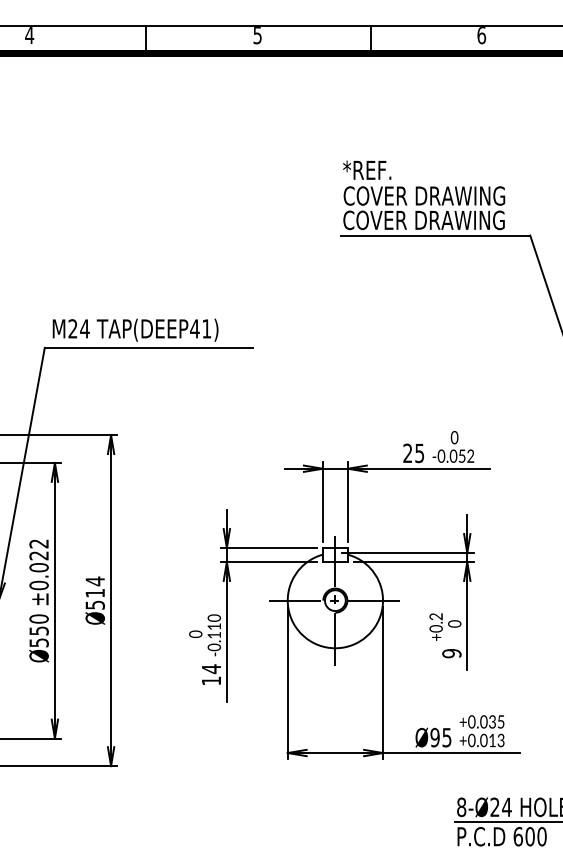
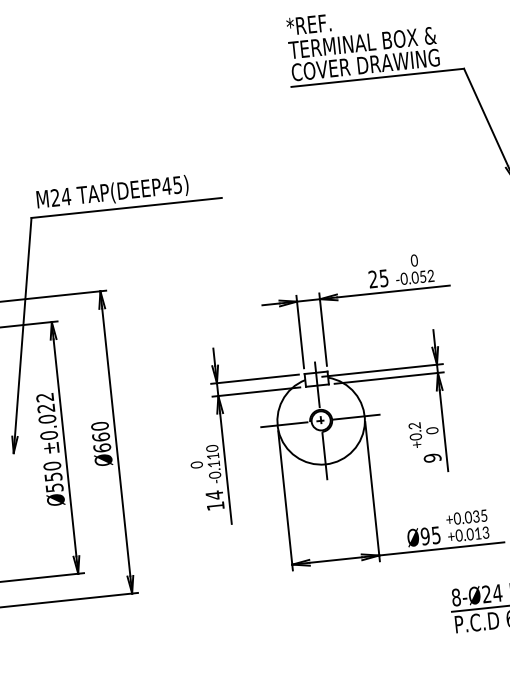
text: (423, 195) -> (362, 42), COVER DRAWING -> TERMINAL BOX &
text: (206, 328) -> (177, 184), TAP(DEEP41) -> TAP(DEEP45)
text: (95, 592) -> (101, 436), Ø514 -> Ø660

